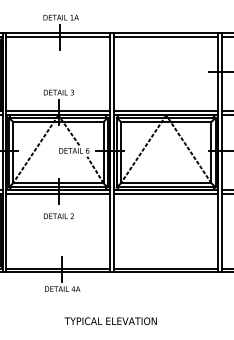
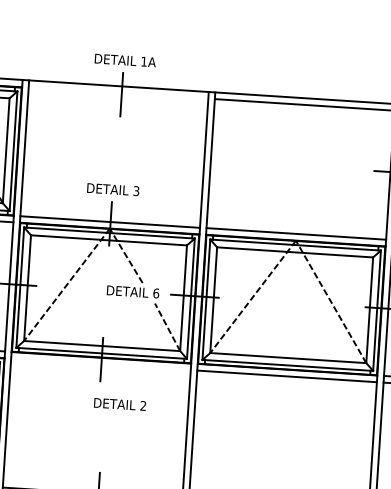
line: (58, 36) -> (118, 92), removed
line: (58, 193) -> (101, 363), removed
text: (58, 216) -> (119, 404), moved

